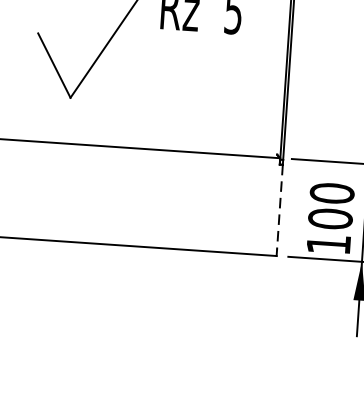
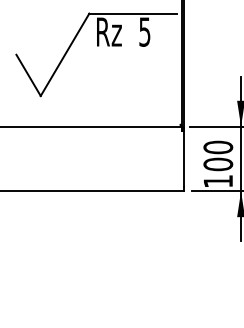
line: (280, 208) -> (184, 159), dashed -> solid

